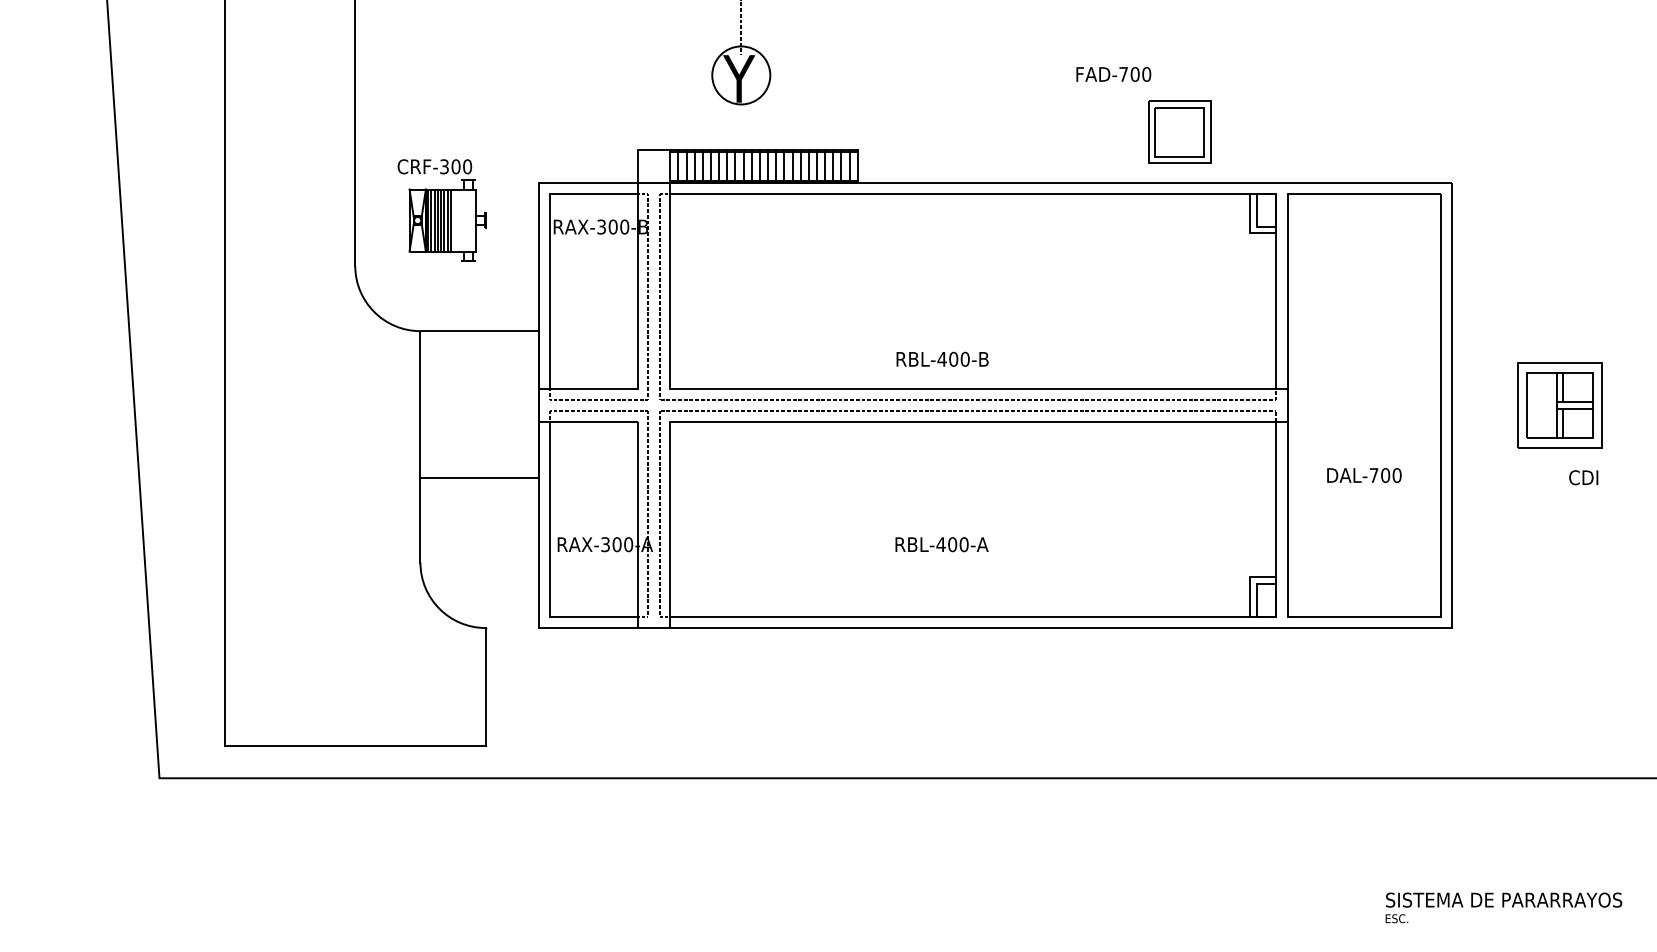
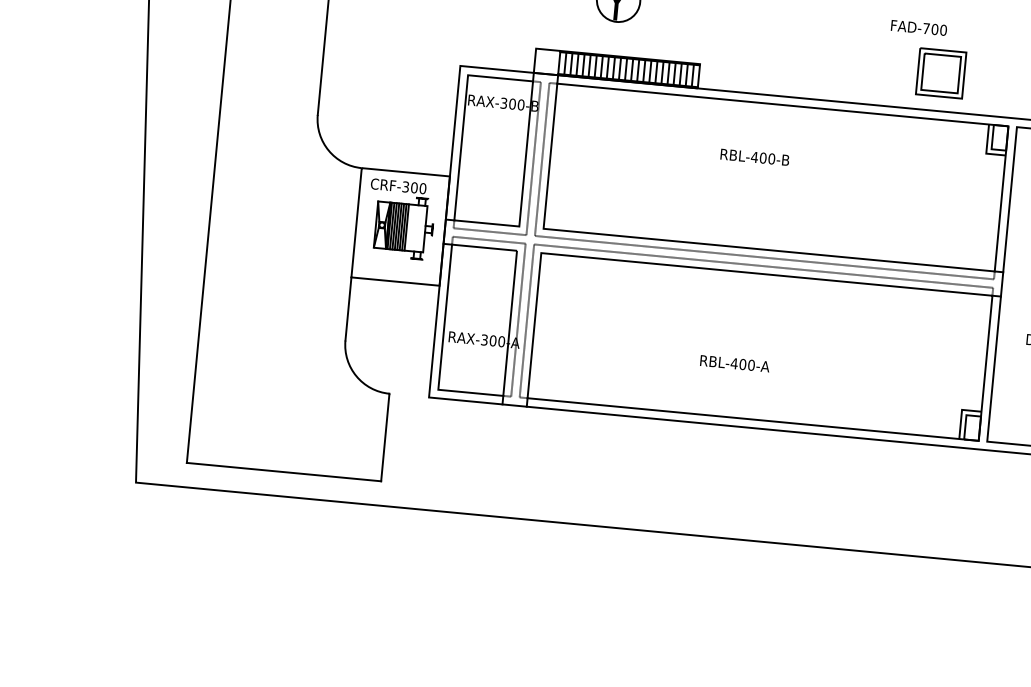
text: (1113, 74) -> (918, 27), moved
part: (441, 210) -> (400, 219), moved
text: (942, 358) -> (754, 156), moved

